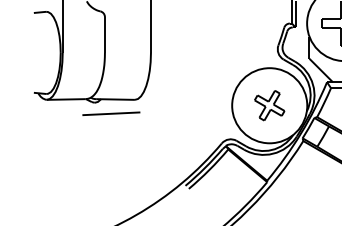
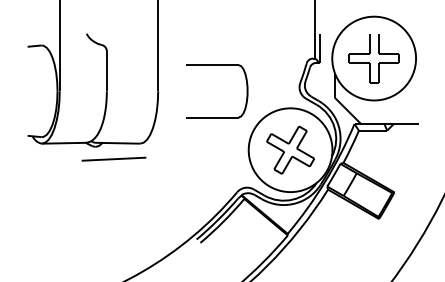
part: (204, 29) -> (217, 65), added
part: (269, 105) -> (290, 149), size x1.43

